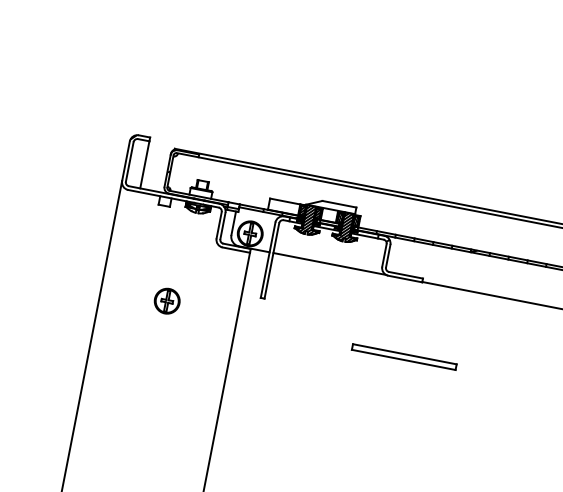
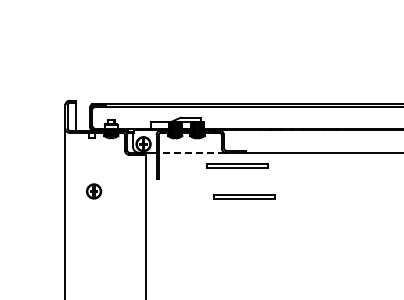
line: (329, 263) -> (191, 152), solid -> dashed
part: (167, 301) -> (94, 191), moved
part: (403, 301) -> (237, 165), added

